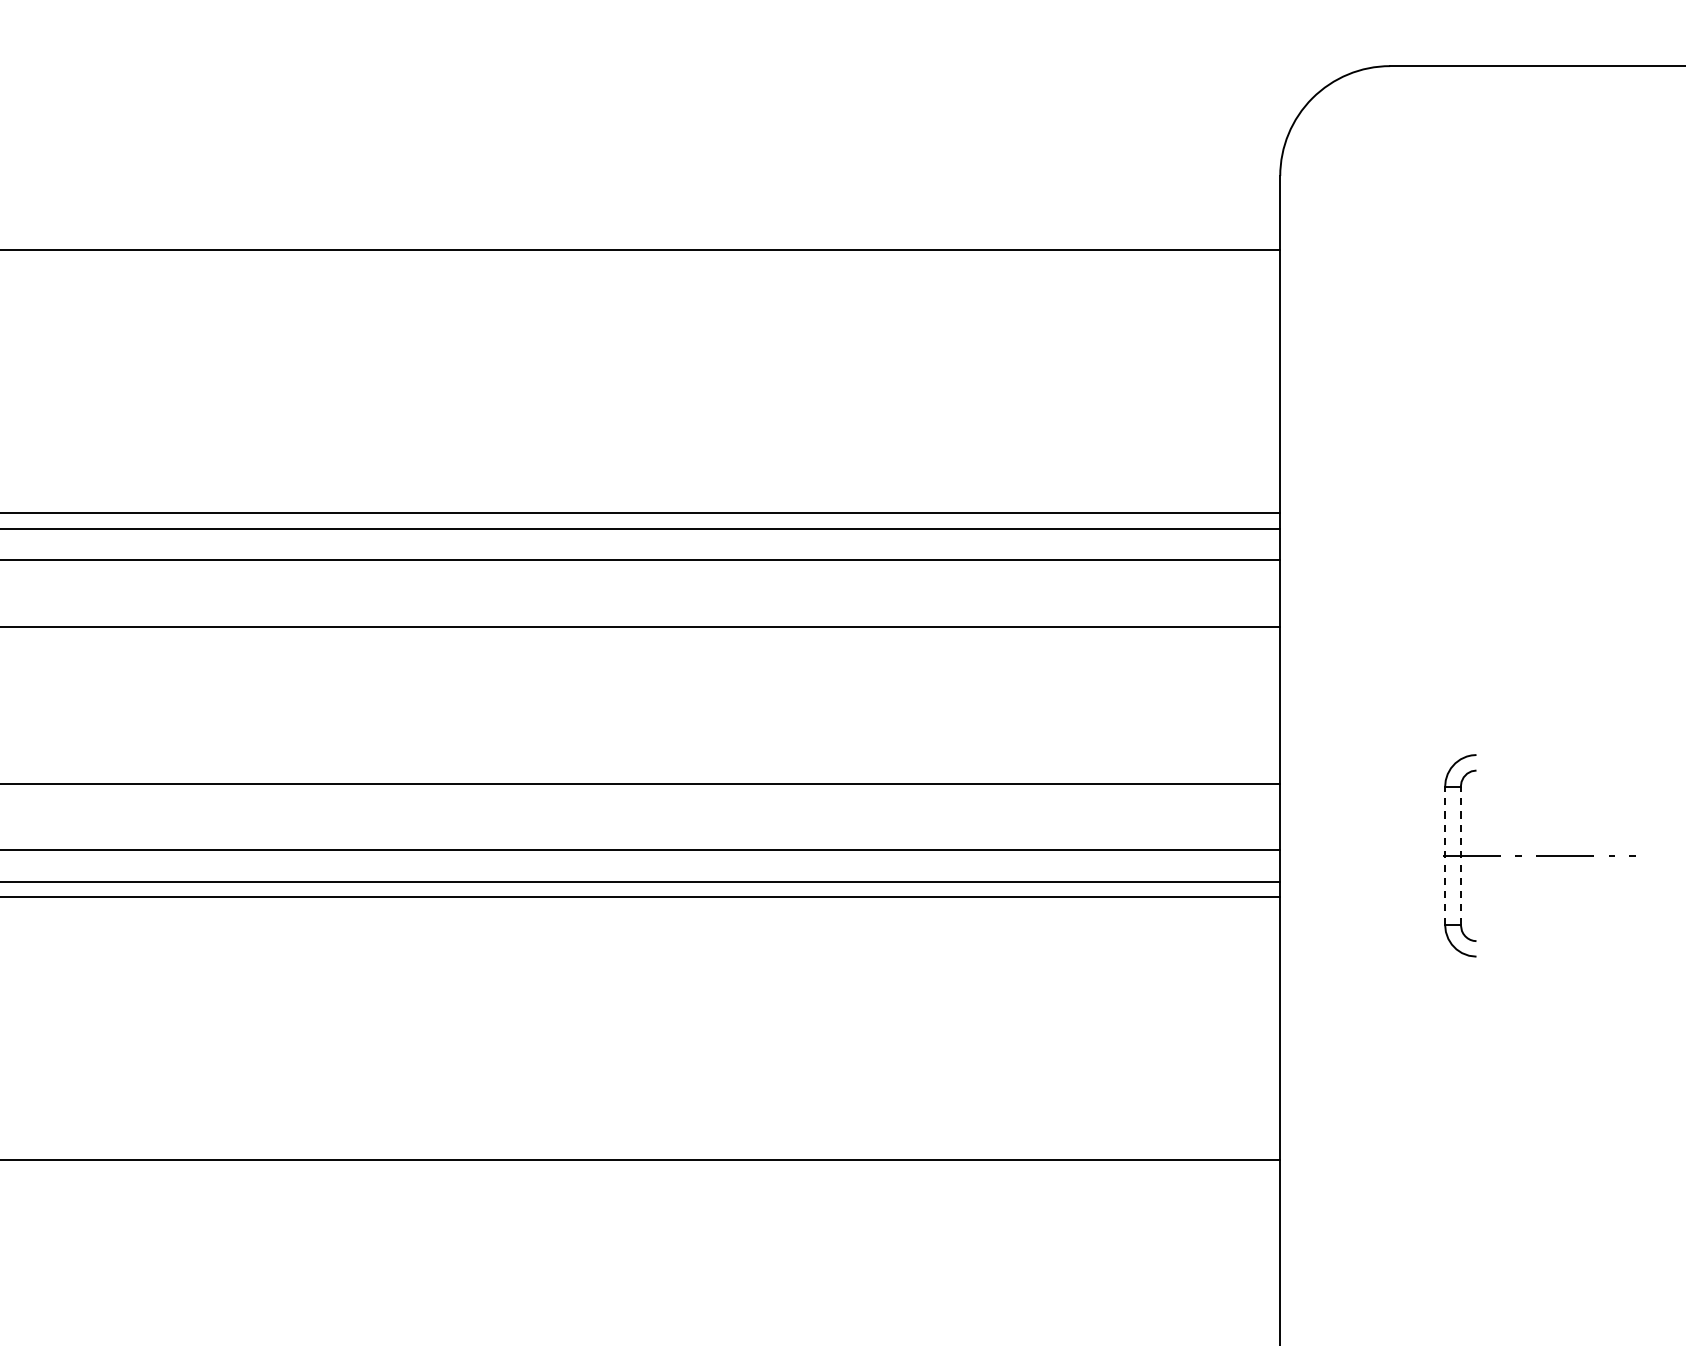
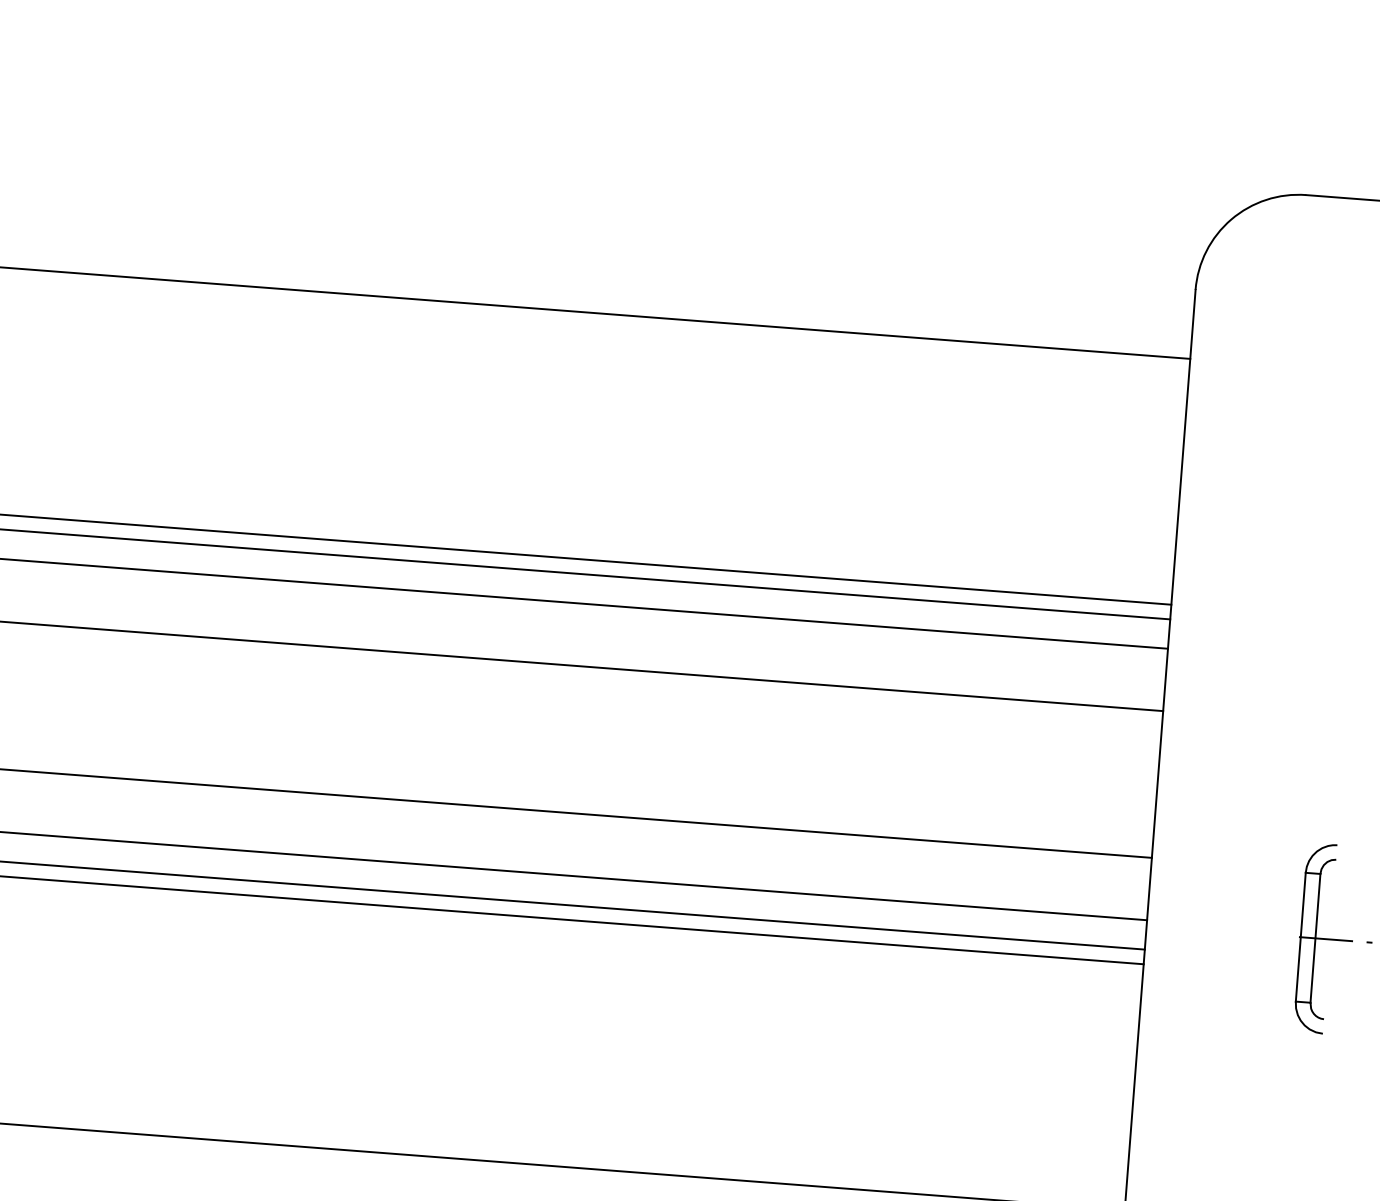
line: (1445, 855) -> (1301, 936), dashed -> solid
line: (1460, 855) -> (1315, 938), dashed -> solid

